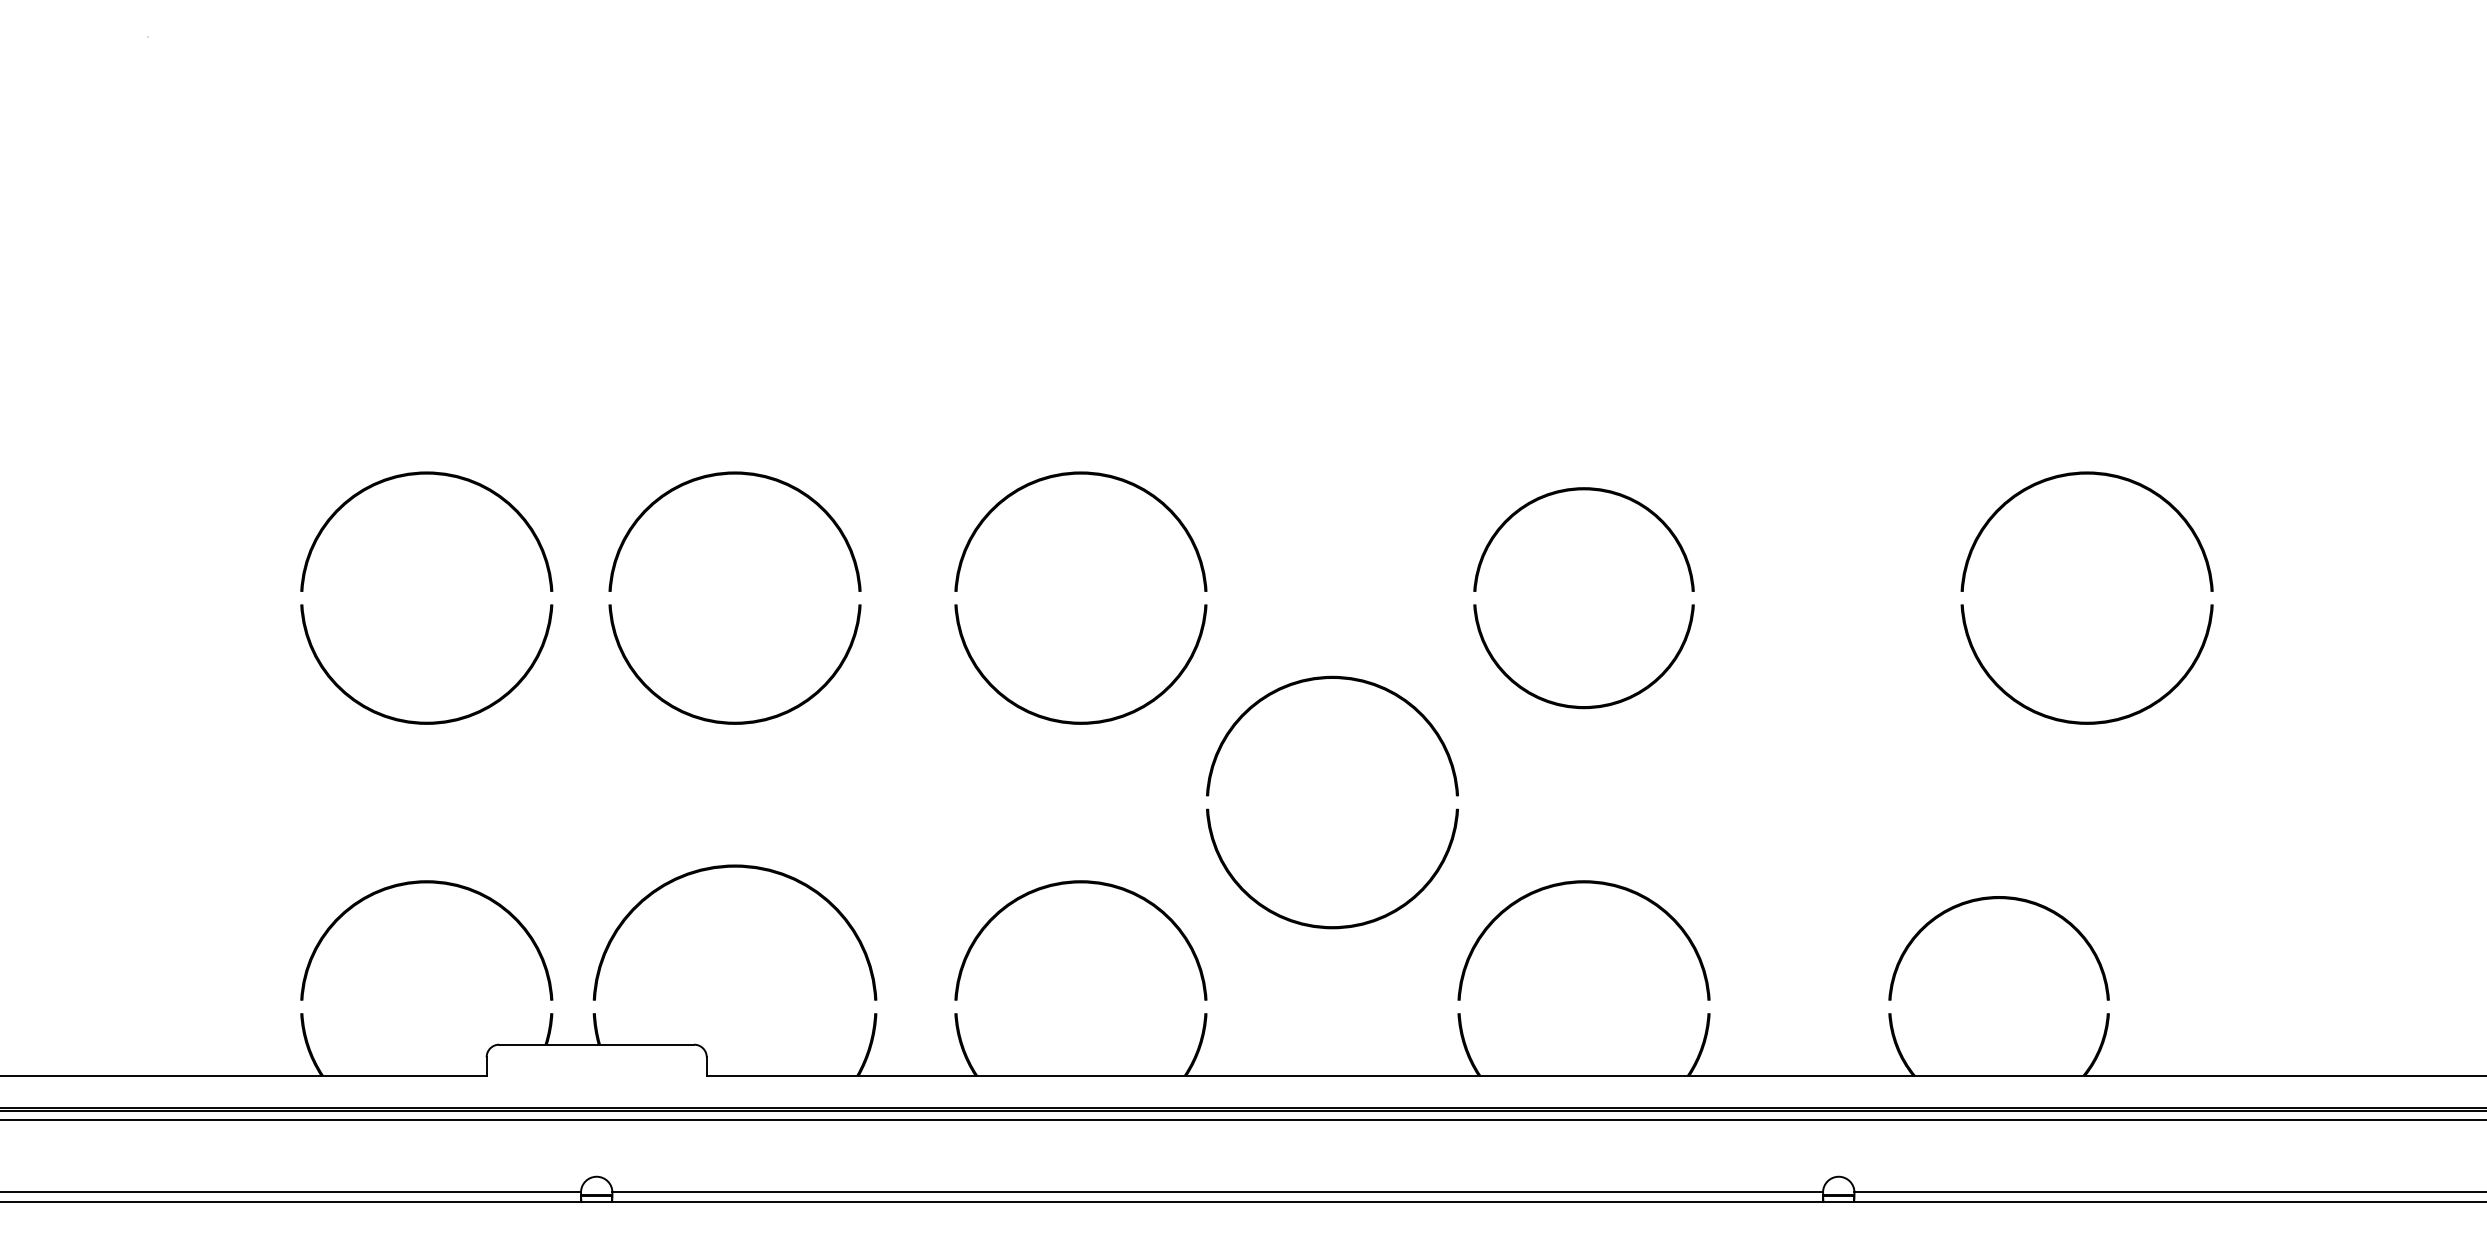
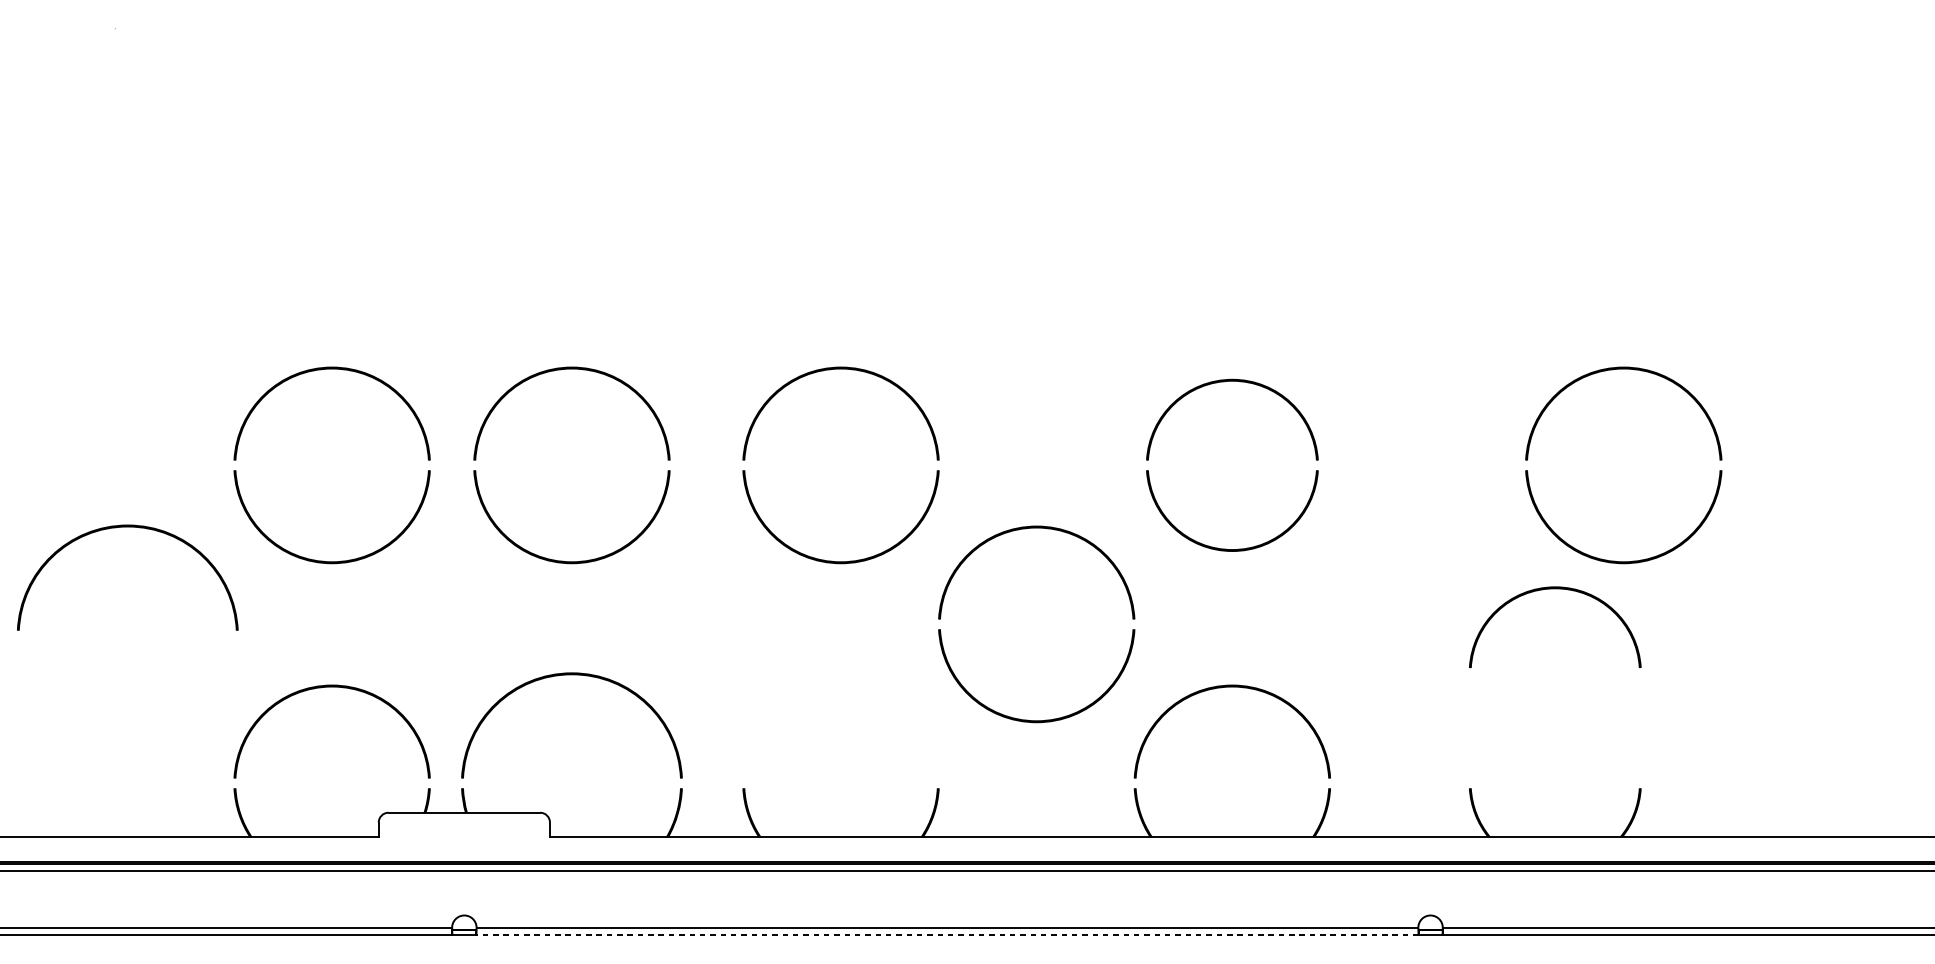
part: (153, 678) -> (119, 527), added
part: (1080, 883) -> (840, 687), removed
part: (1998, 899) -> (1554, 589), moved
line: (1217, 1201) -> (947, 934), solid -> dashed

